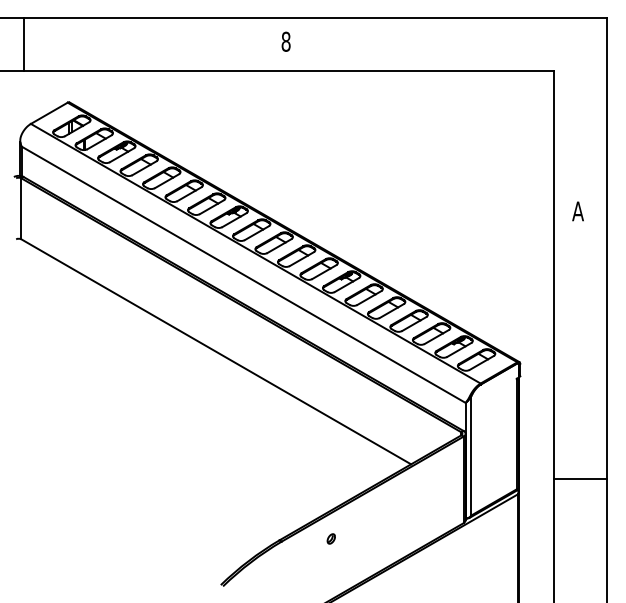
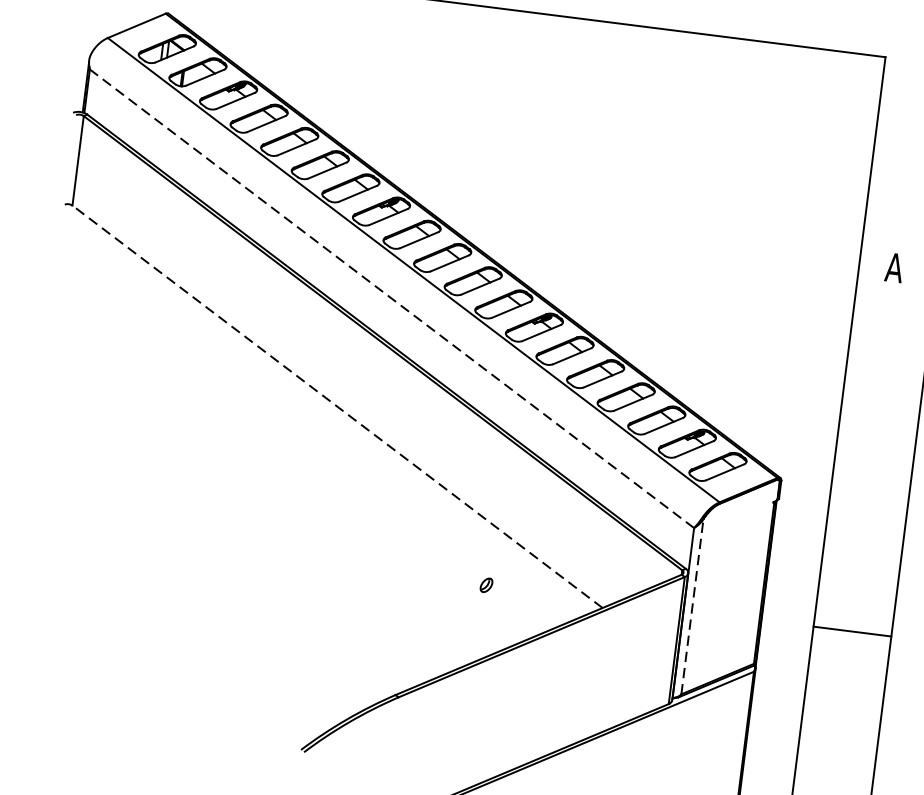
line: (243, 274) -> (391, 298), solid -> dashed
line: (215, 351) -> (336, 406), solid -> dashed
line: (471, 455) -> (692, 606), solid -> dashed
line: (580, 478) -> (852, 630), moved
part: (330, 538) -> (485, 584), moved

